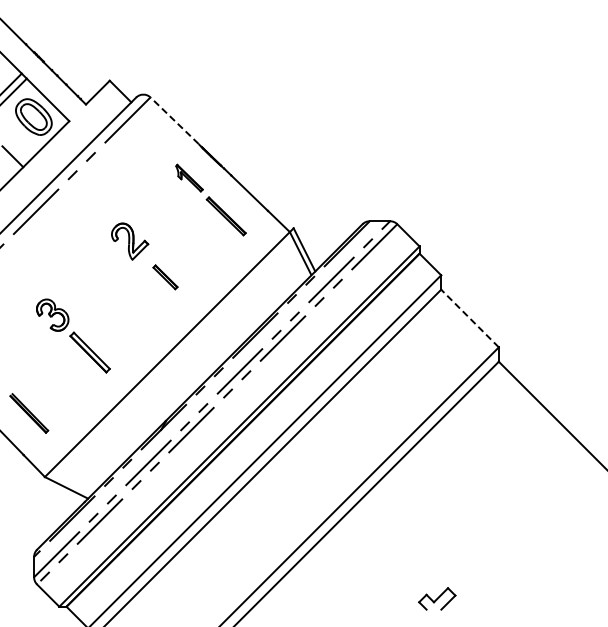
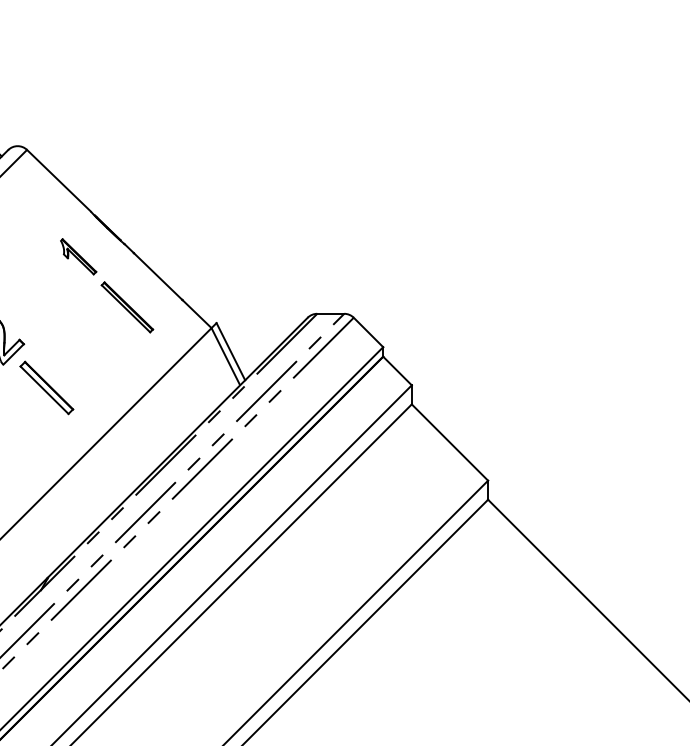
line: (174, 120) -> (58, 180), dashed -> solid
part: (165, 277) -> (46, 388), size x1.67
line: (470, 318) -> (450, 442), dashed -> solid

